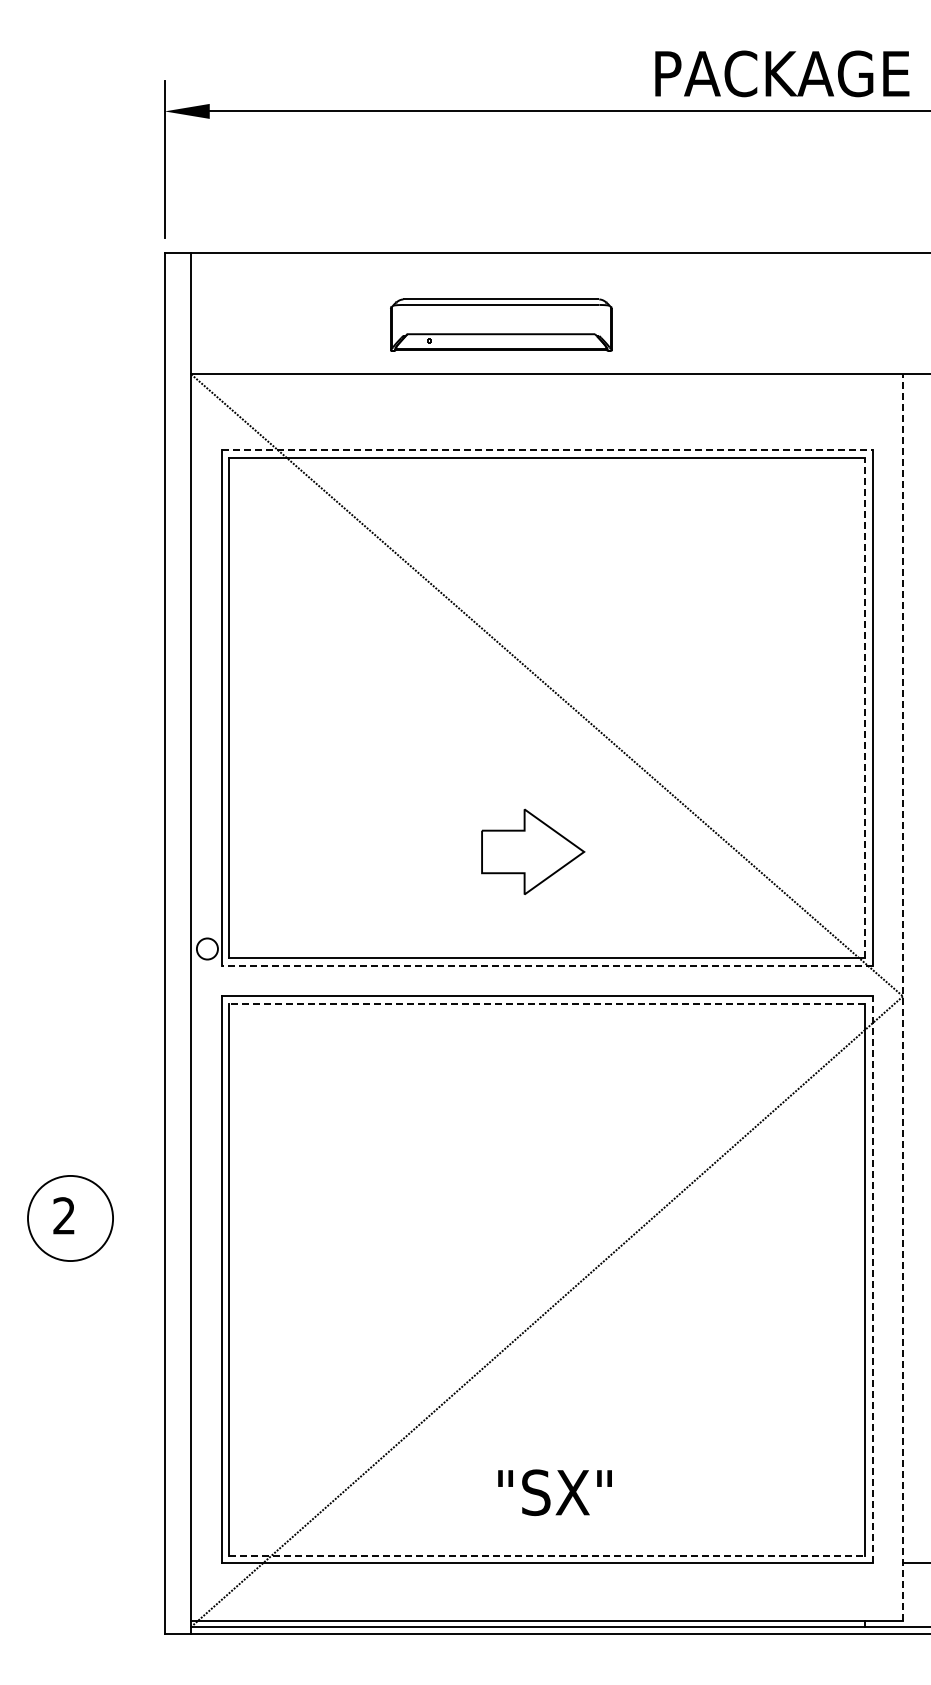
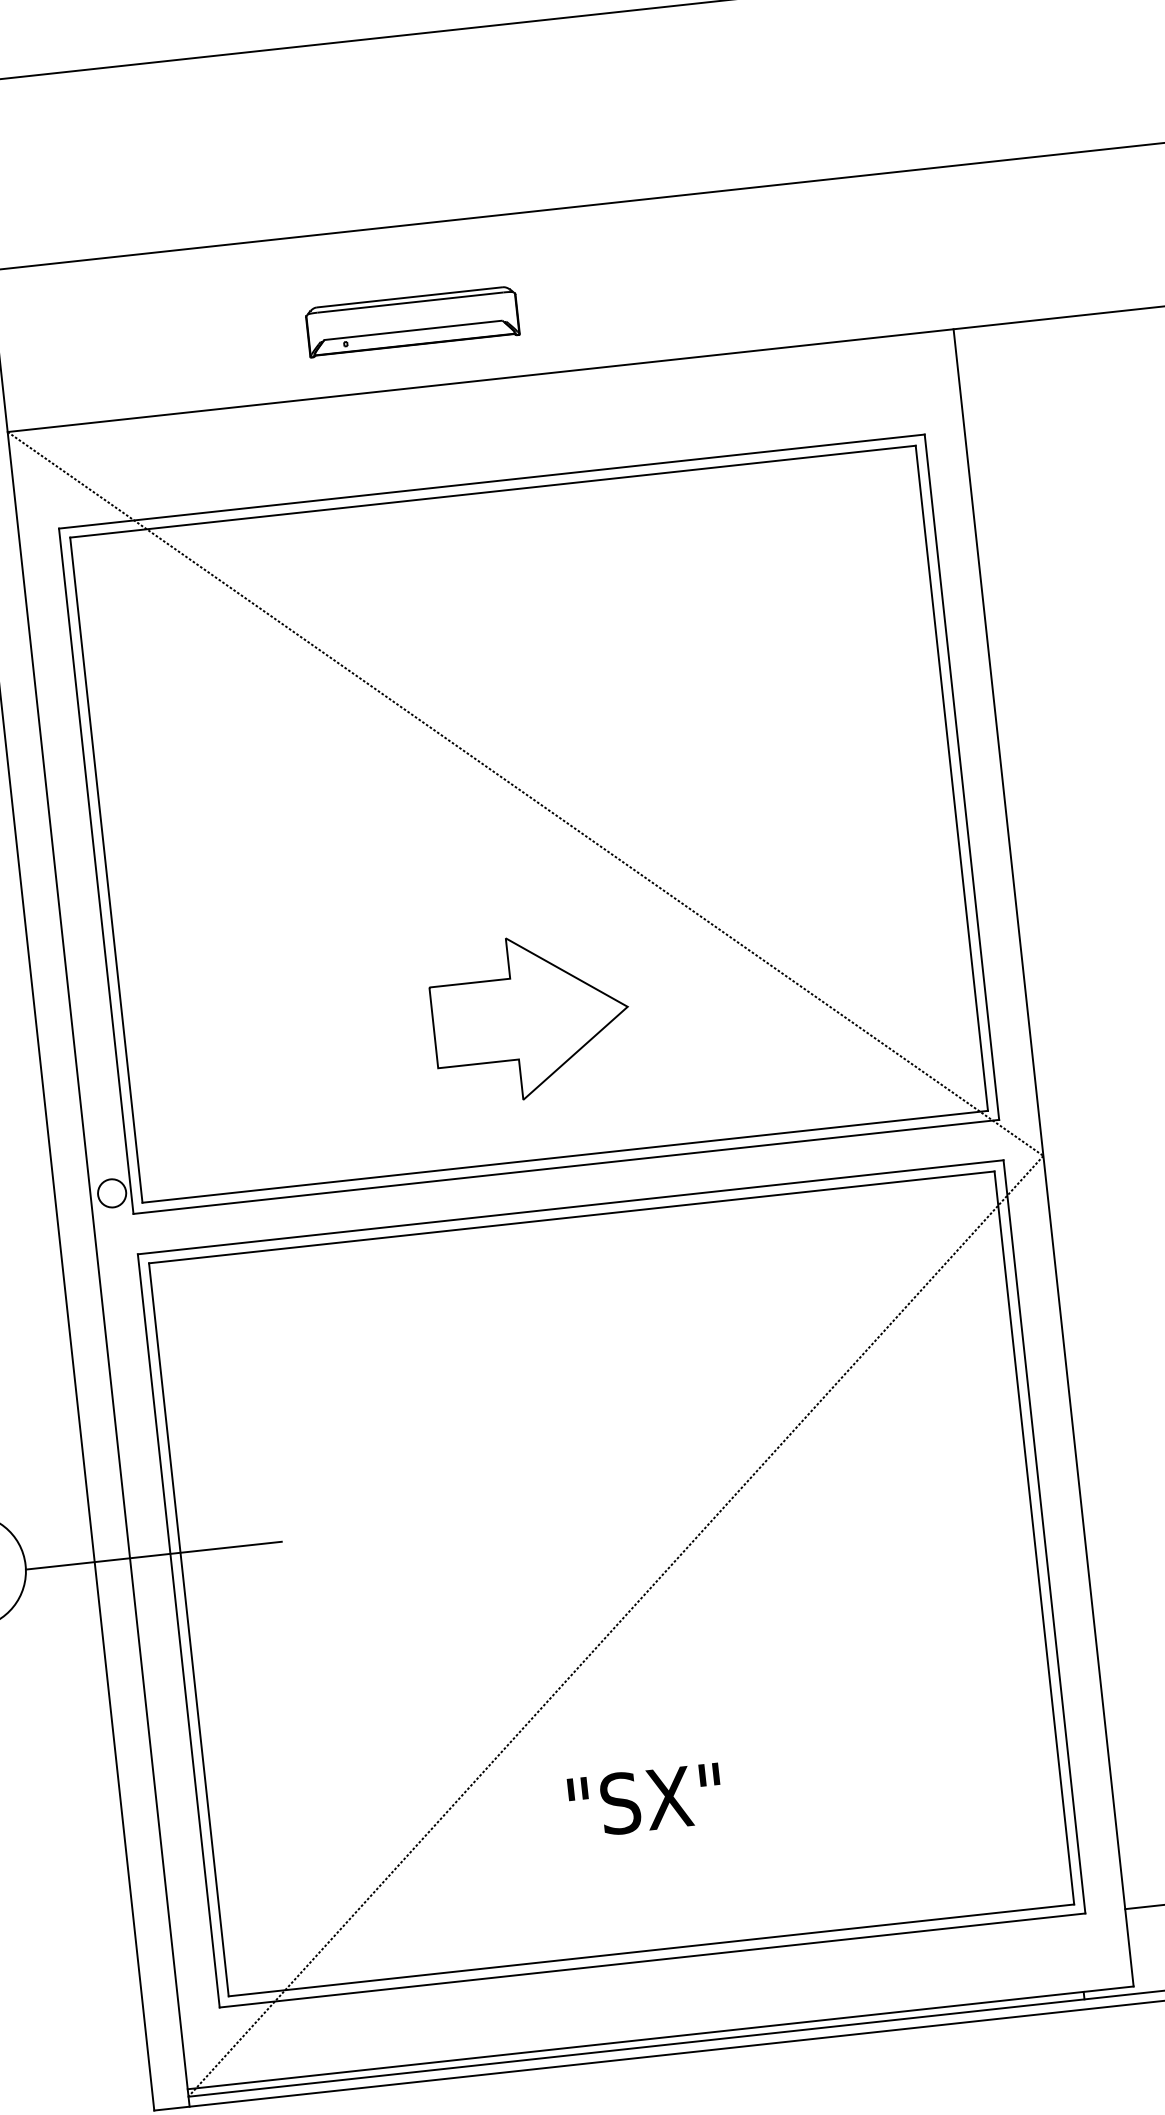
part: (500, 324) -> (411, 321), size x0.71
line: (547, 450) -> (492, 481), dashed -> solid
line: (865, 707) -> (951, 777), dashed -> solid
part: (533, 851) -> (531, 1016), size x1.43
line: (547, 966) -> (566, 1167), dashed -> solid
line: (902, 997) -> (1042, 1157), dashed -> solid
line: (546, 1004) -> (570, 1218), dashed -> solid
line: (208, 1221) -> (152, 1555), added
line: (873, 1279) -> (1045, 1536), dashed -> solid
text: (554, 1492) -> (644, 1800), moved
line: (547, 1555) -> (651, 1950), dashed -> solid

